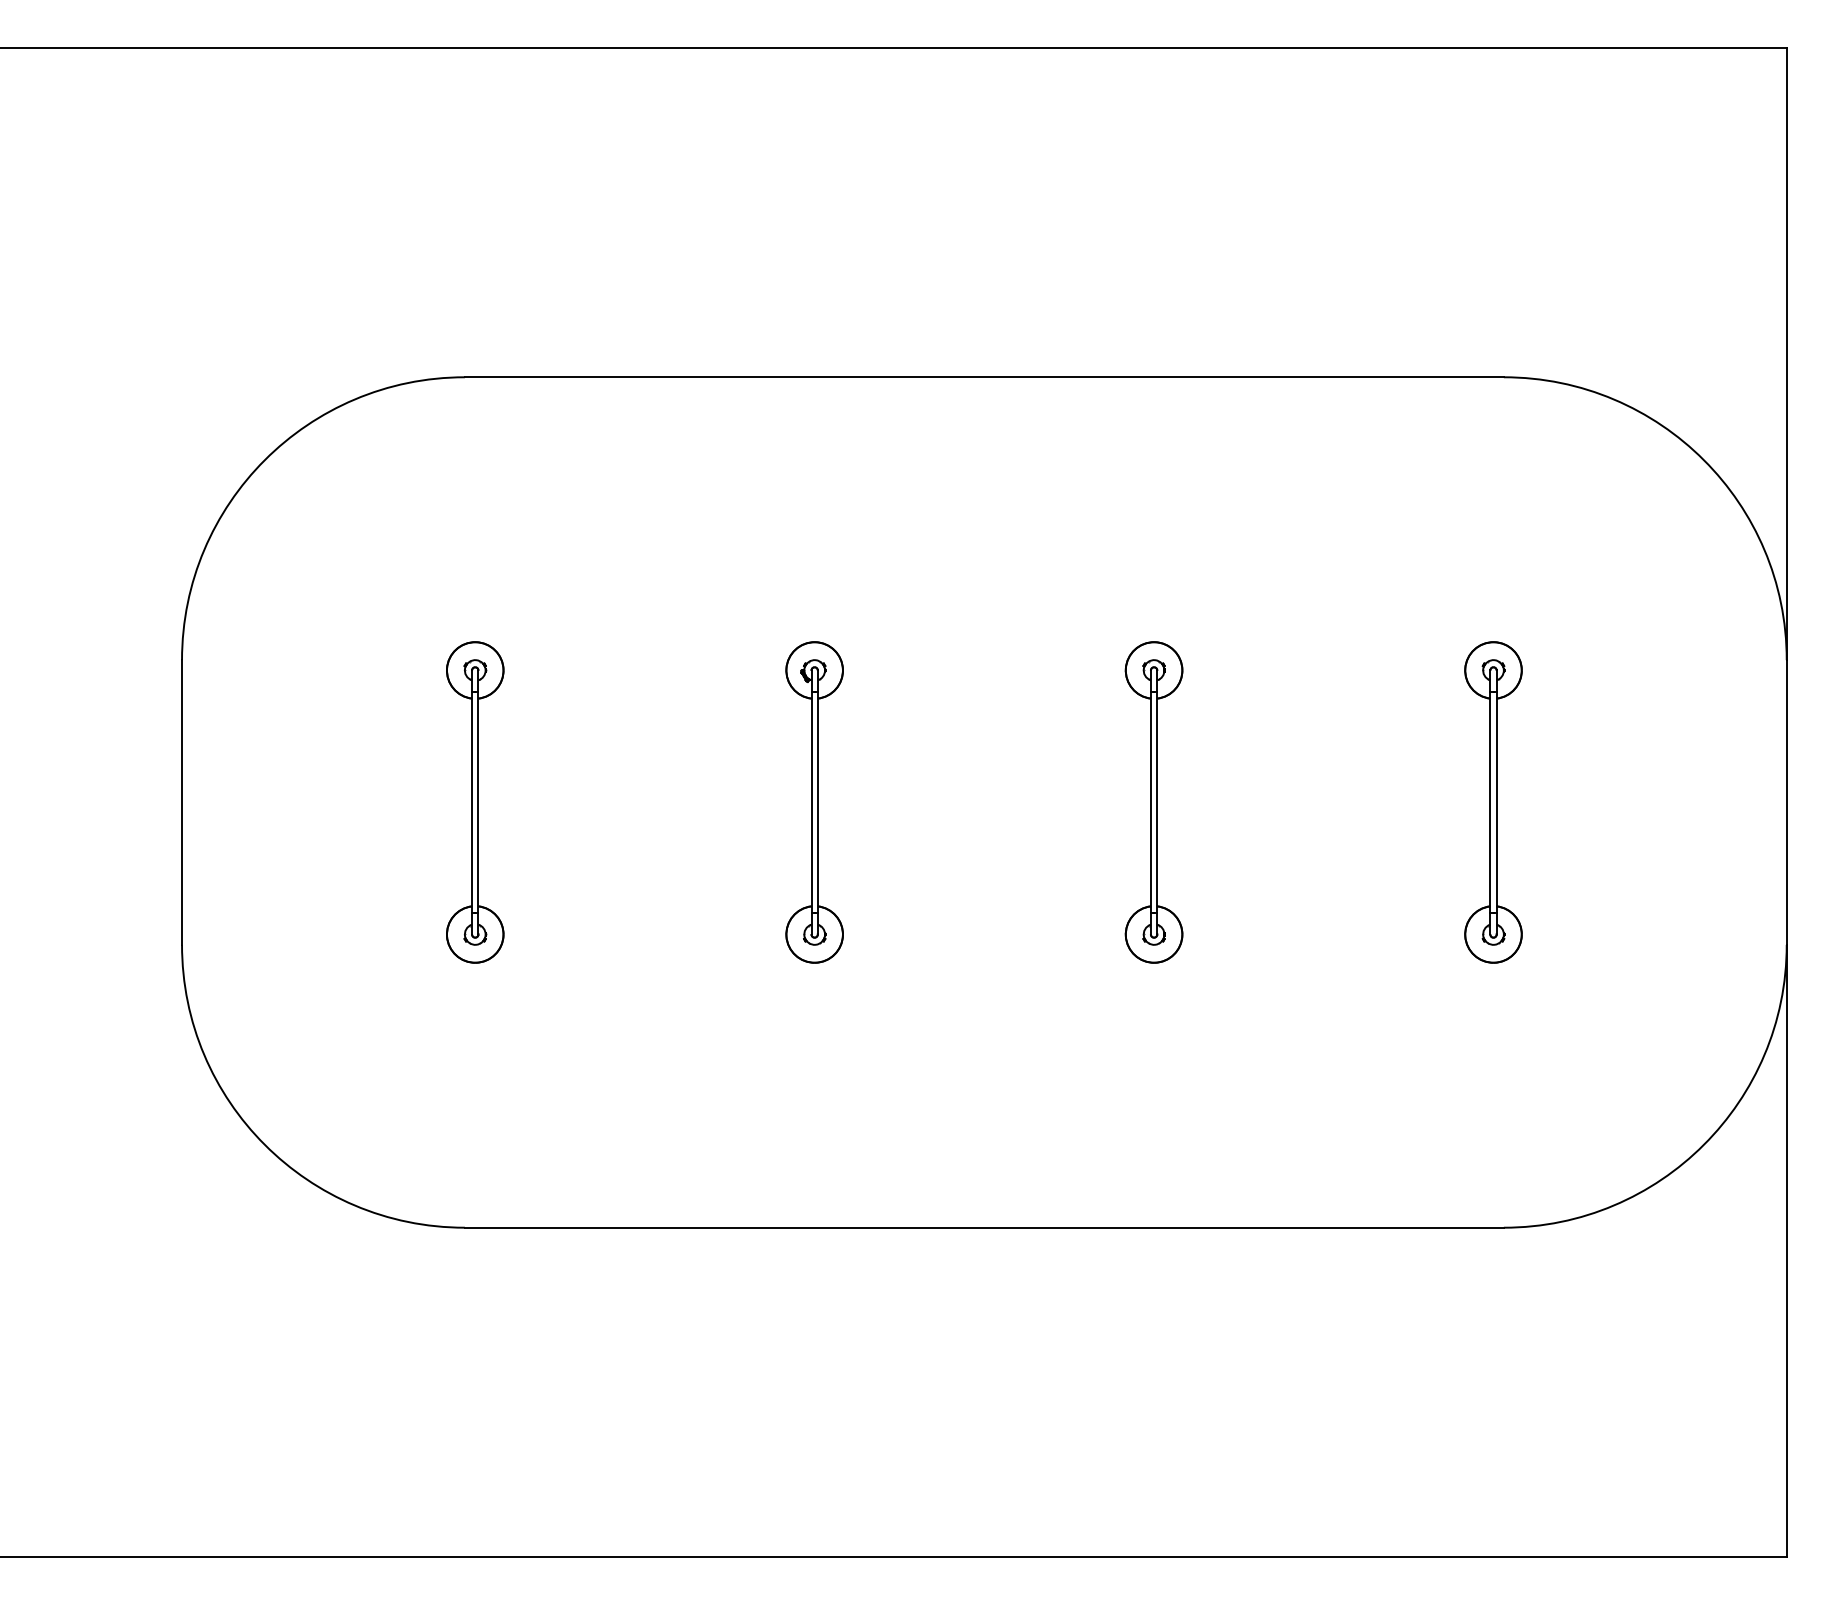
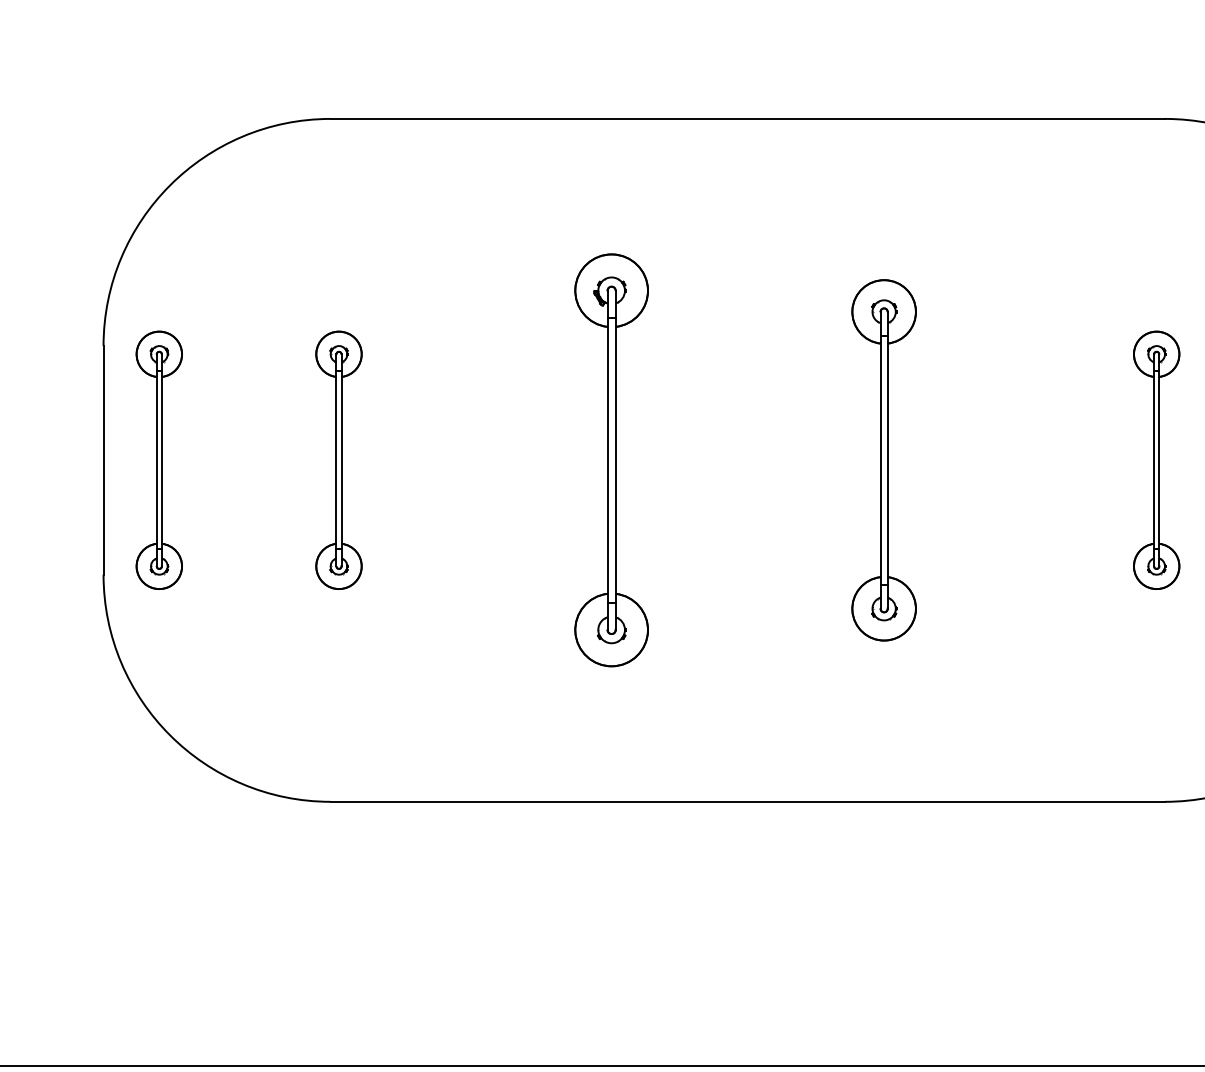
part: (251, 802) -> (159, 460), added
part: (814, 802) -> (611, 460), size x1.6
part: (1153, 802) -> (883, 460), size x1.4

